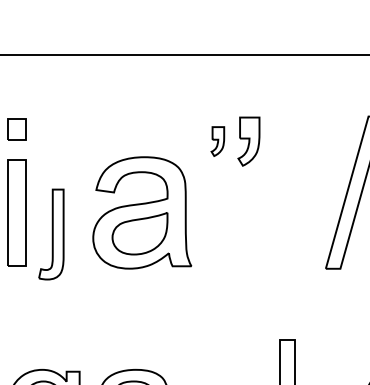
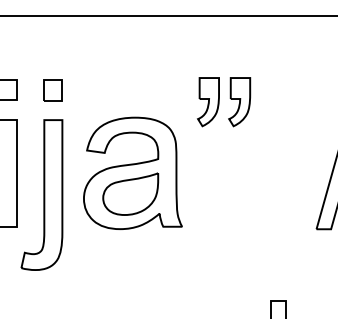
part: (62, 129) -> (53, 89), added
part: (217, 141) -> (208, 101), size x1.67
part: (51, 234) -> (42, 194), size x1.67

